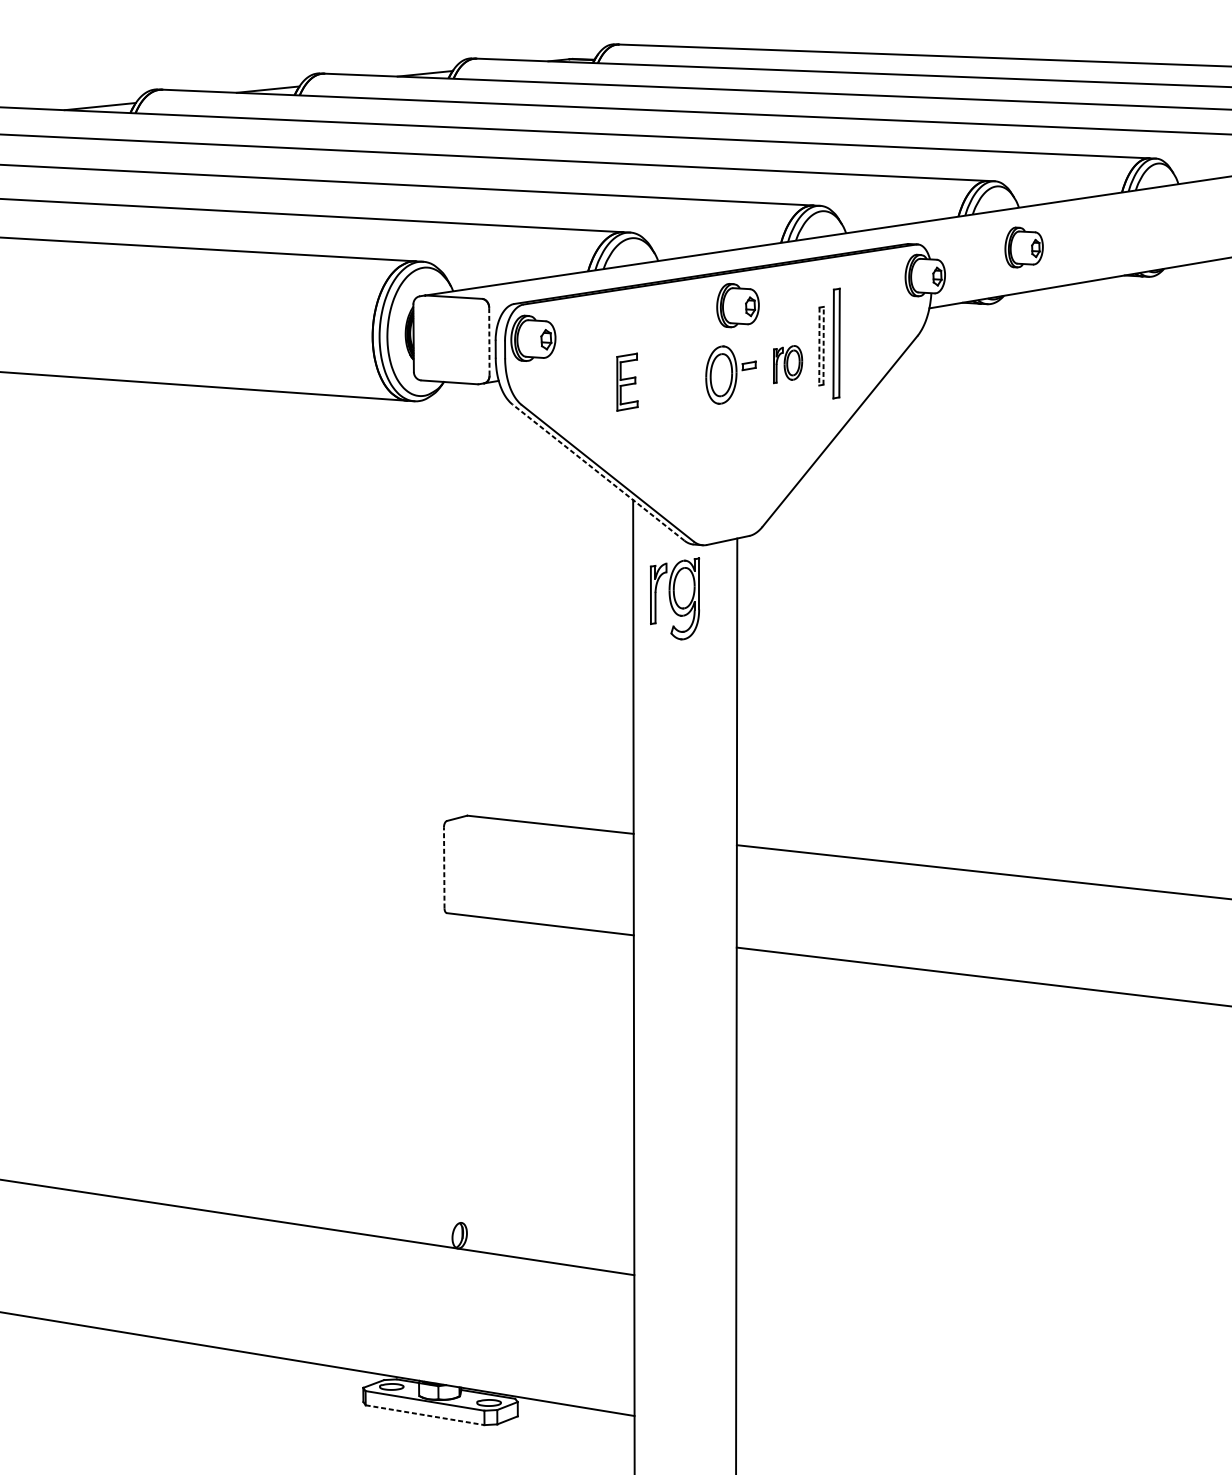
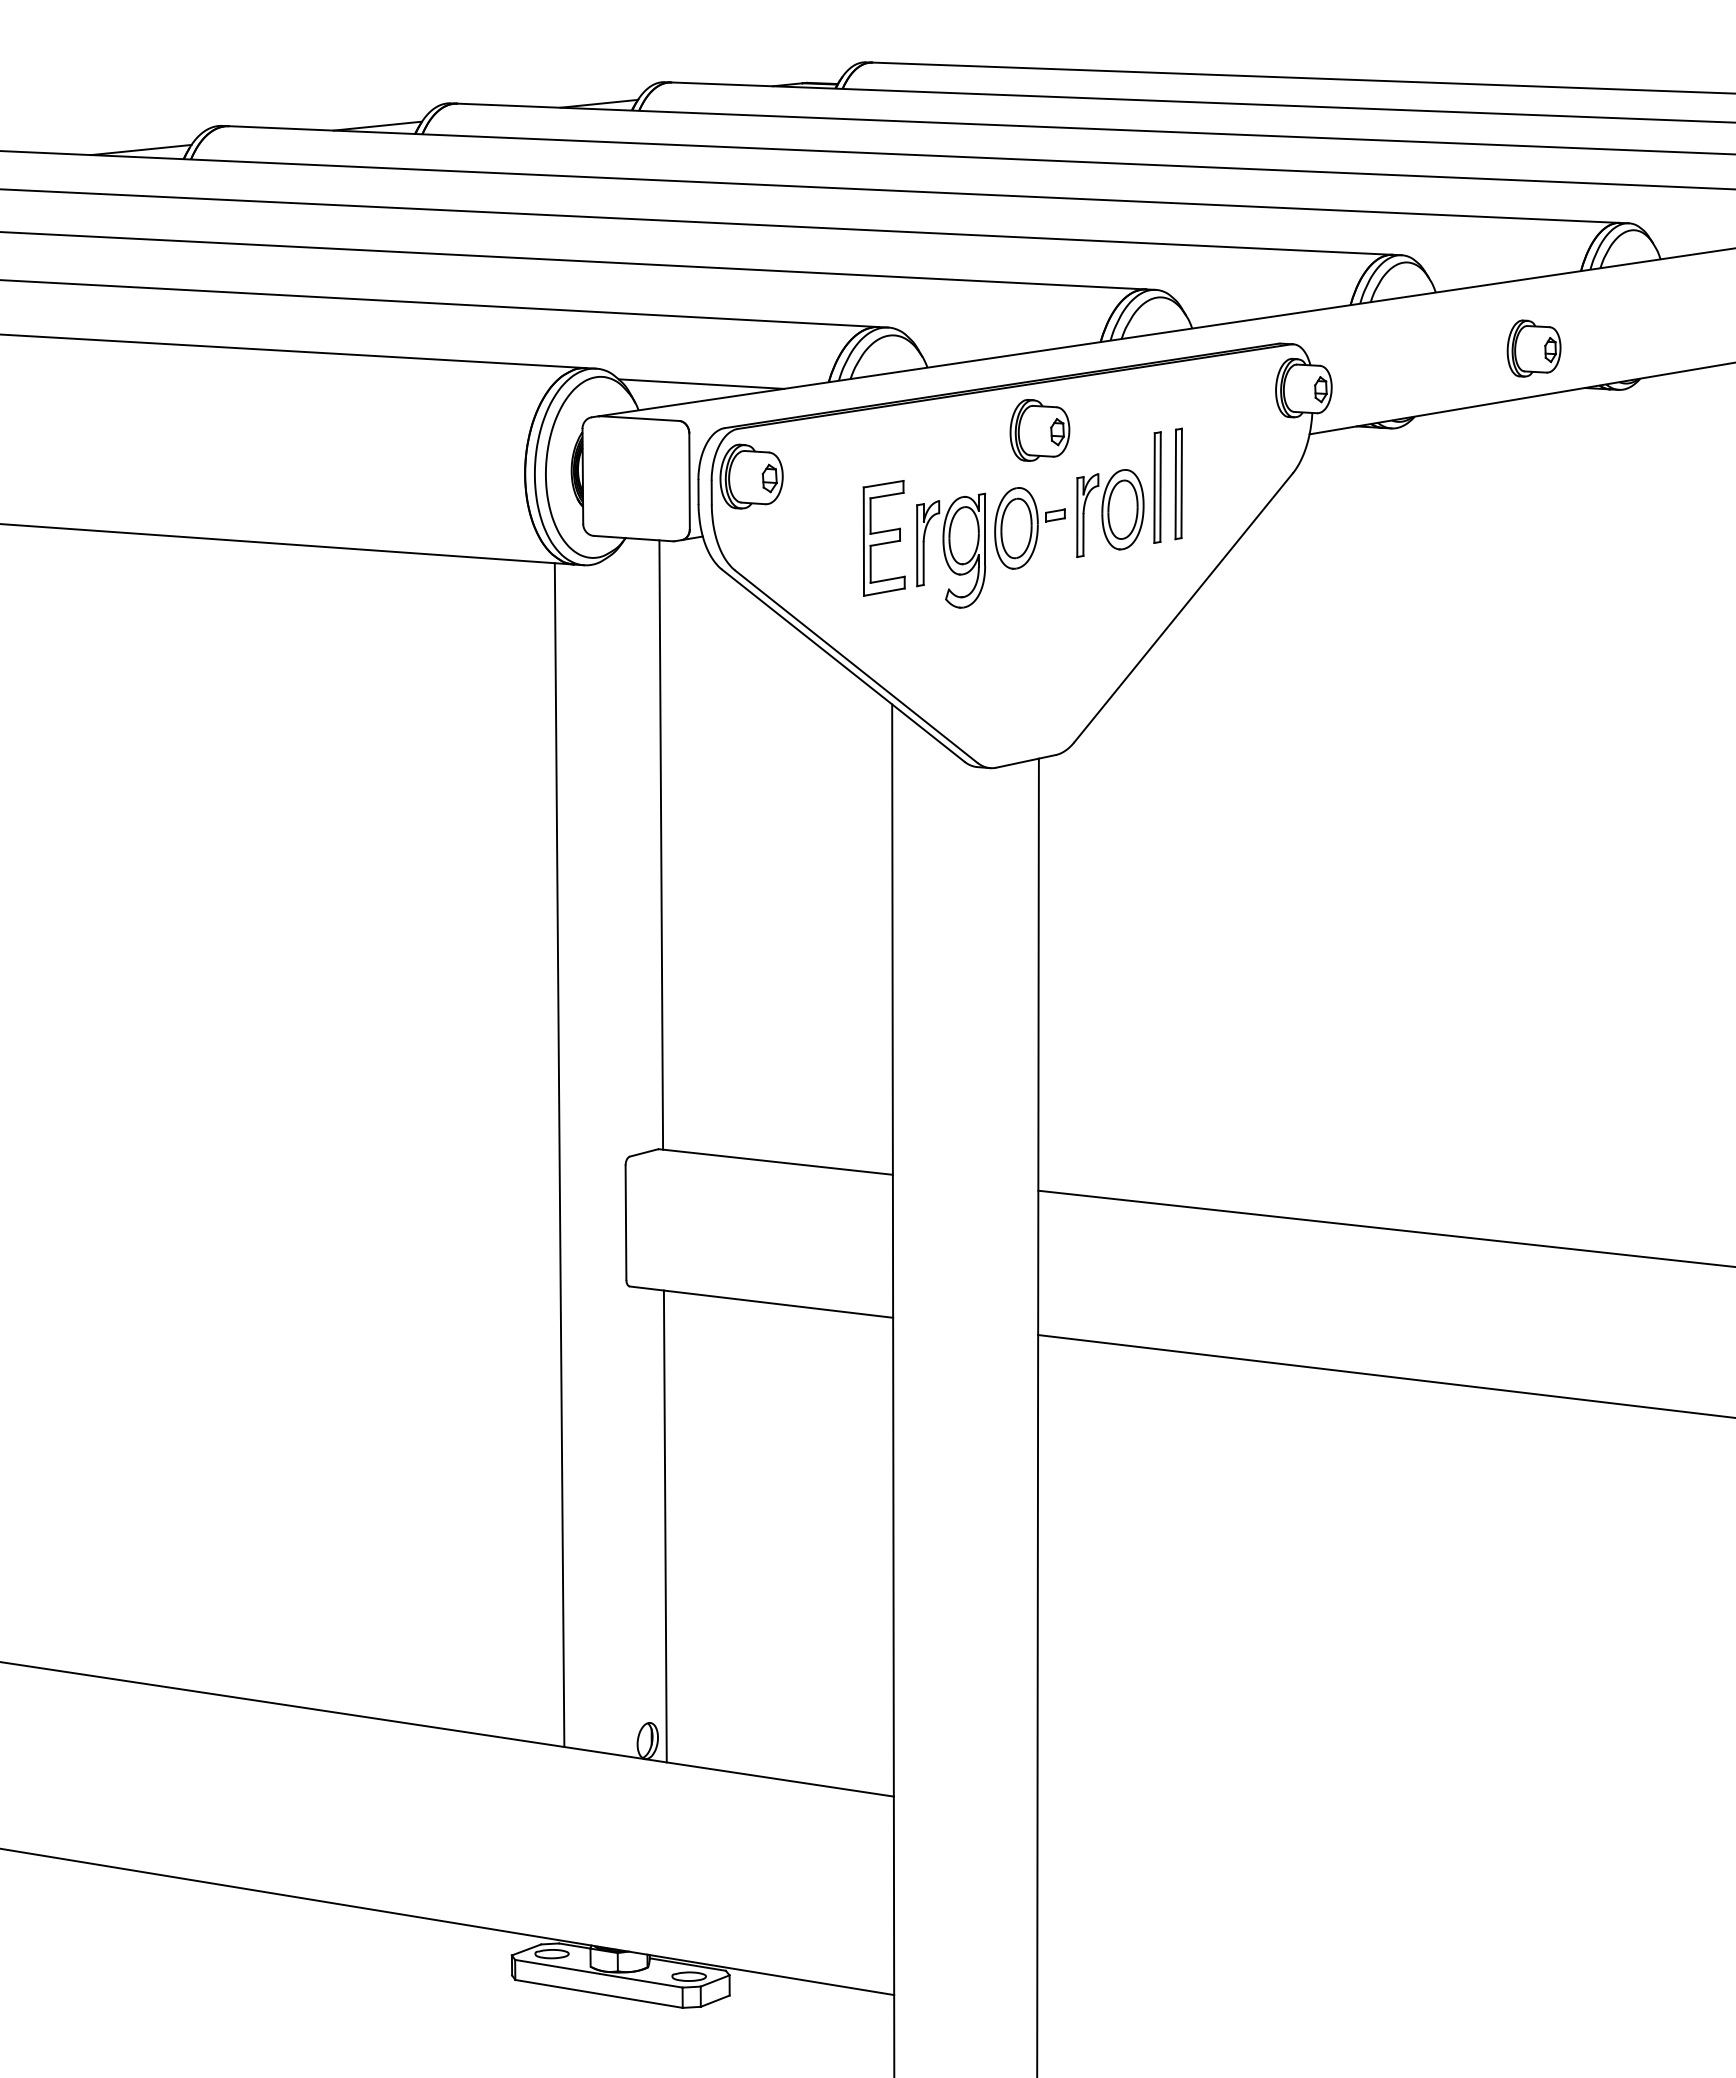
part: (1023, 247) -> (1533, 348), moved
line: (497, 272) -> (701, 383), added
line: (489, 341) -> (689, 481), dashed -> solid
part: (836, 343) -> (1178, 483), size x0.71
line: (819, 346) -> (1154, 488), dashed -> solid
line: (823, 346) -> (1160, 487), dashed -> solid
part: (788, 364) -> (1110, 513), size x1.67
part: (627, 382) -> (883, 538), size x1.43
line: (598, 472) -> (843, 665), dashed -> solid
part: (675, 598) -> (951, 550), moved
line: (469, 599) -> (661, 844), added
line: (397, 820) -> (559, 1155), added
line: (443, 867) -> (625, 1222), dashed -> solid
line: (471, 1083) -> (664, 1526), added
line: (425, 1414) -> (599, 1993), dashed -> solid

